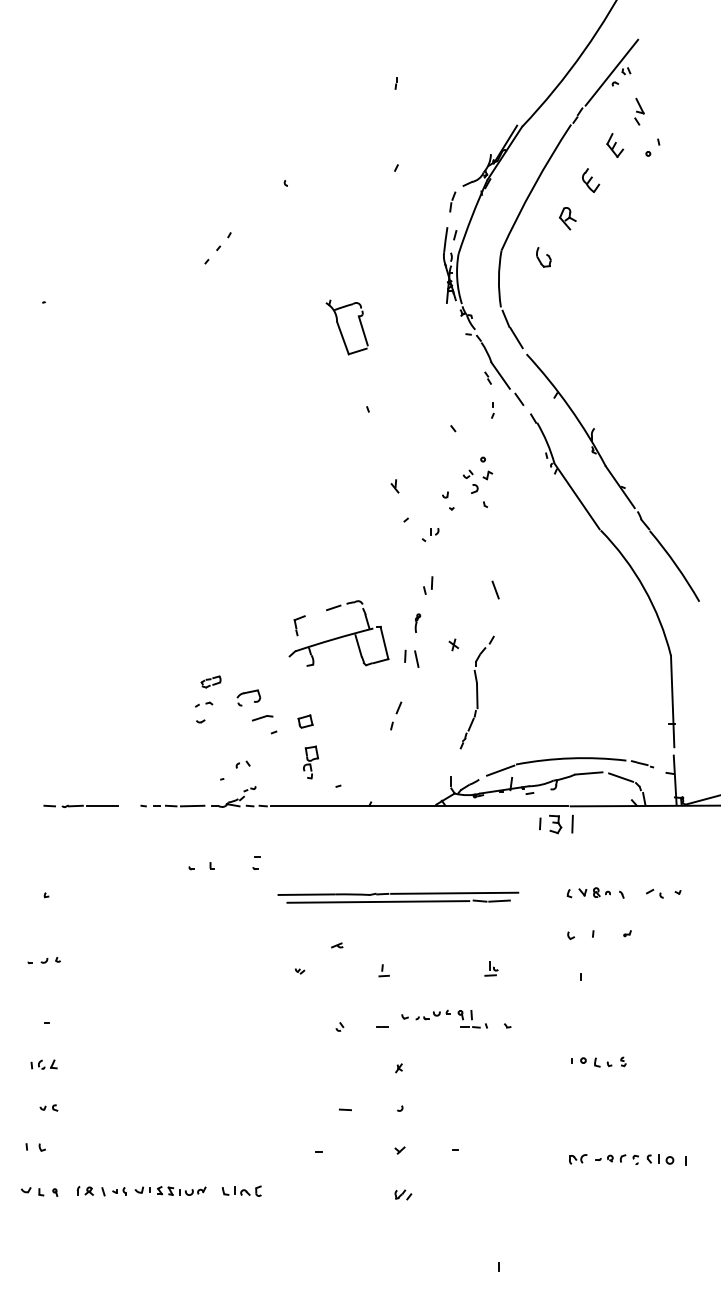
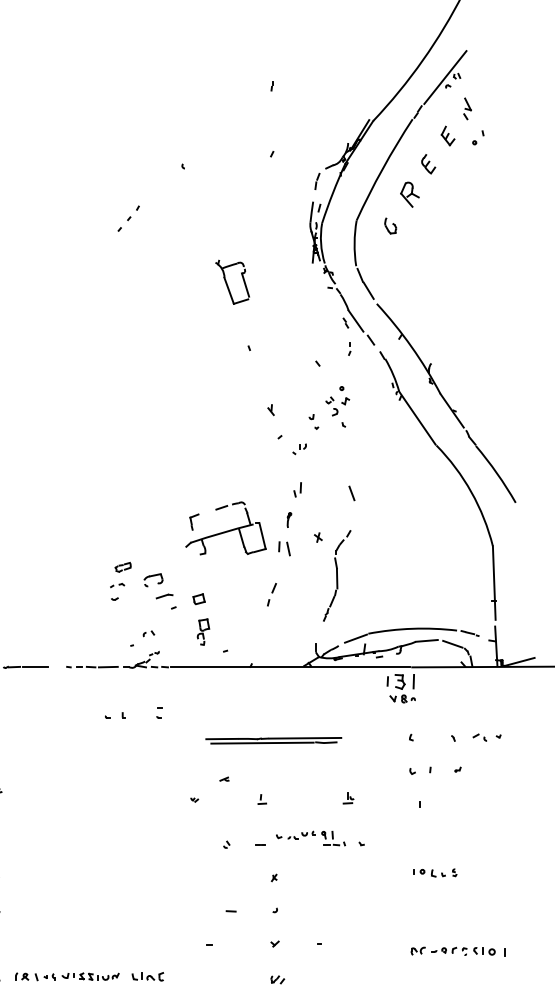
part: (567, 218) -> (409, 194), size x1.4
part: (594, 892) -> (402, 698), moved
part: (398, 897) -> (273, 740), size x0.7

